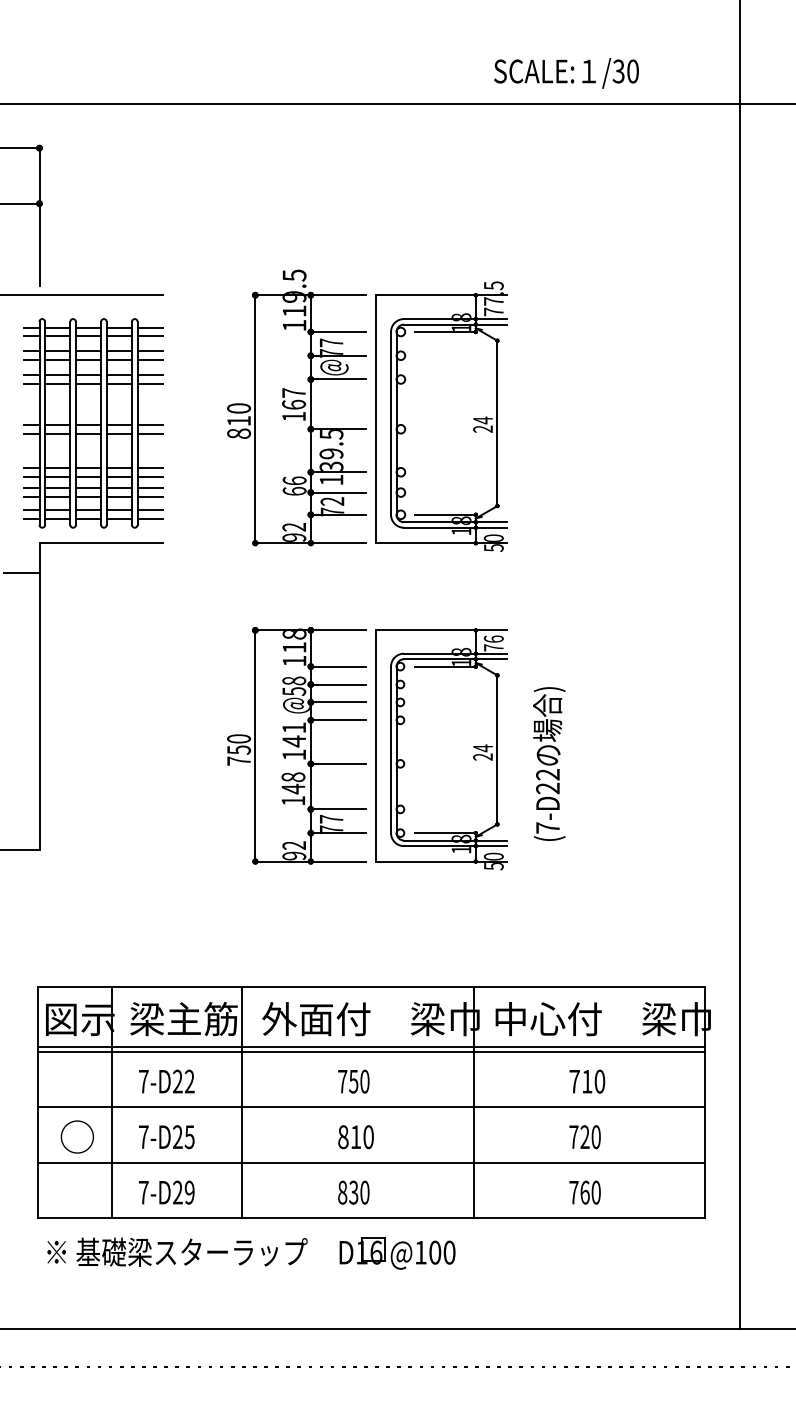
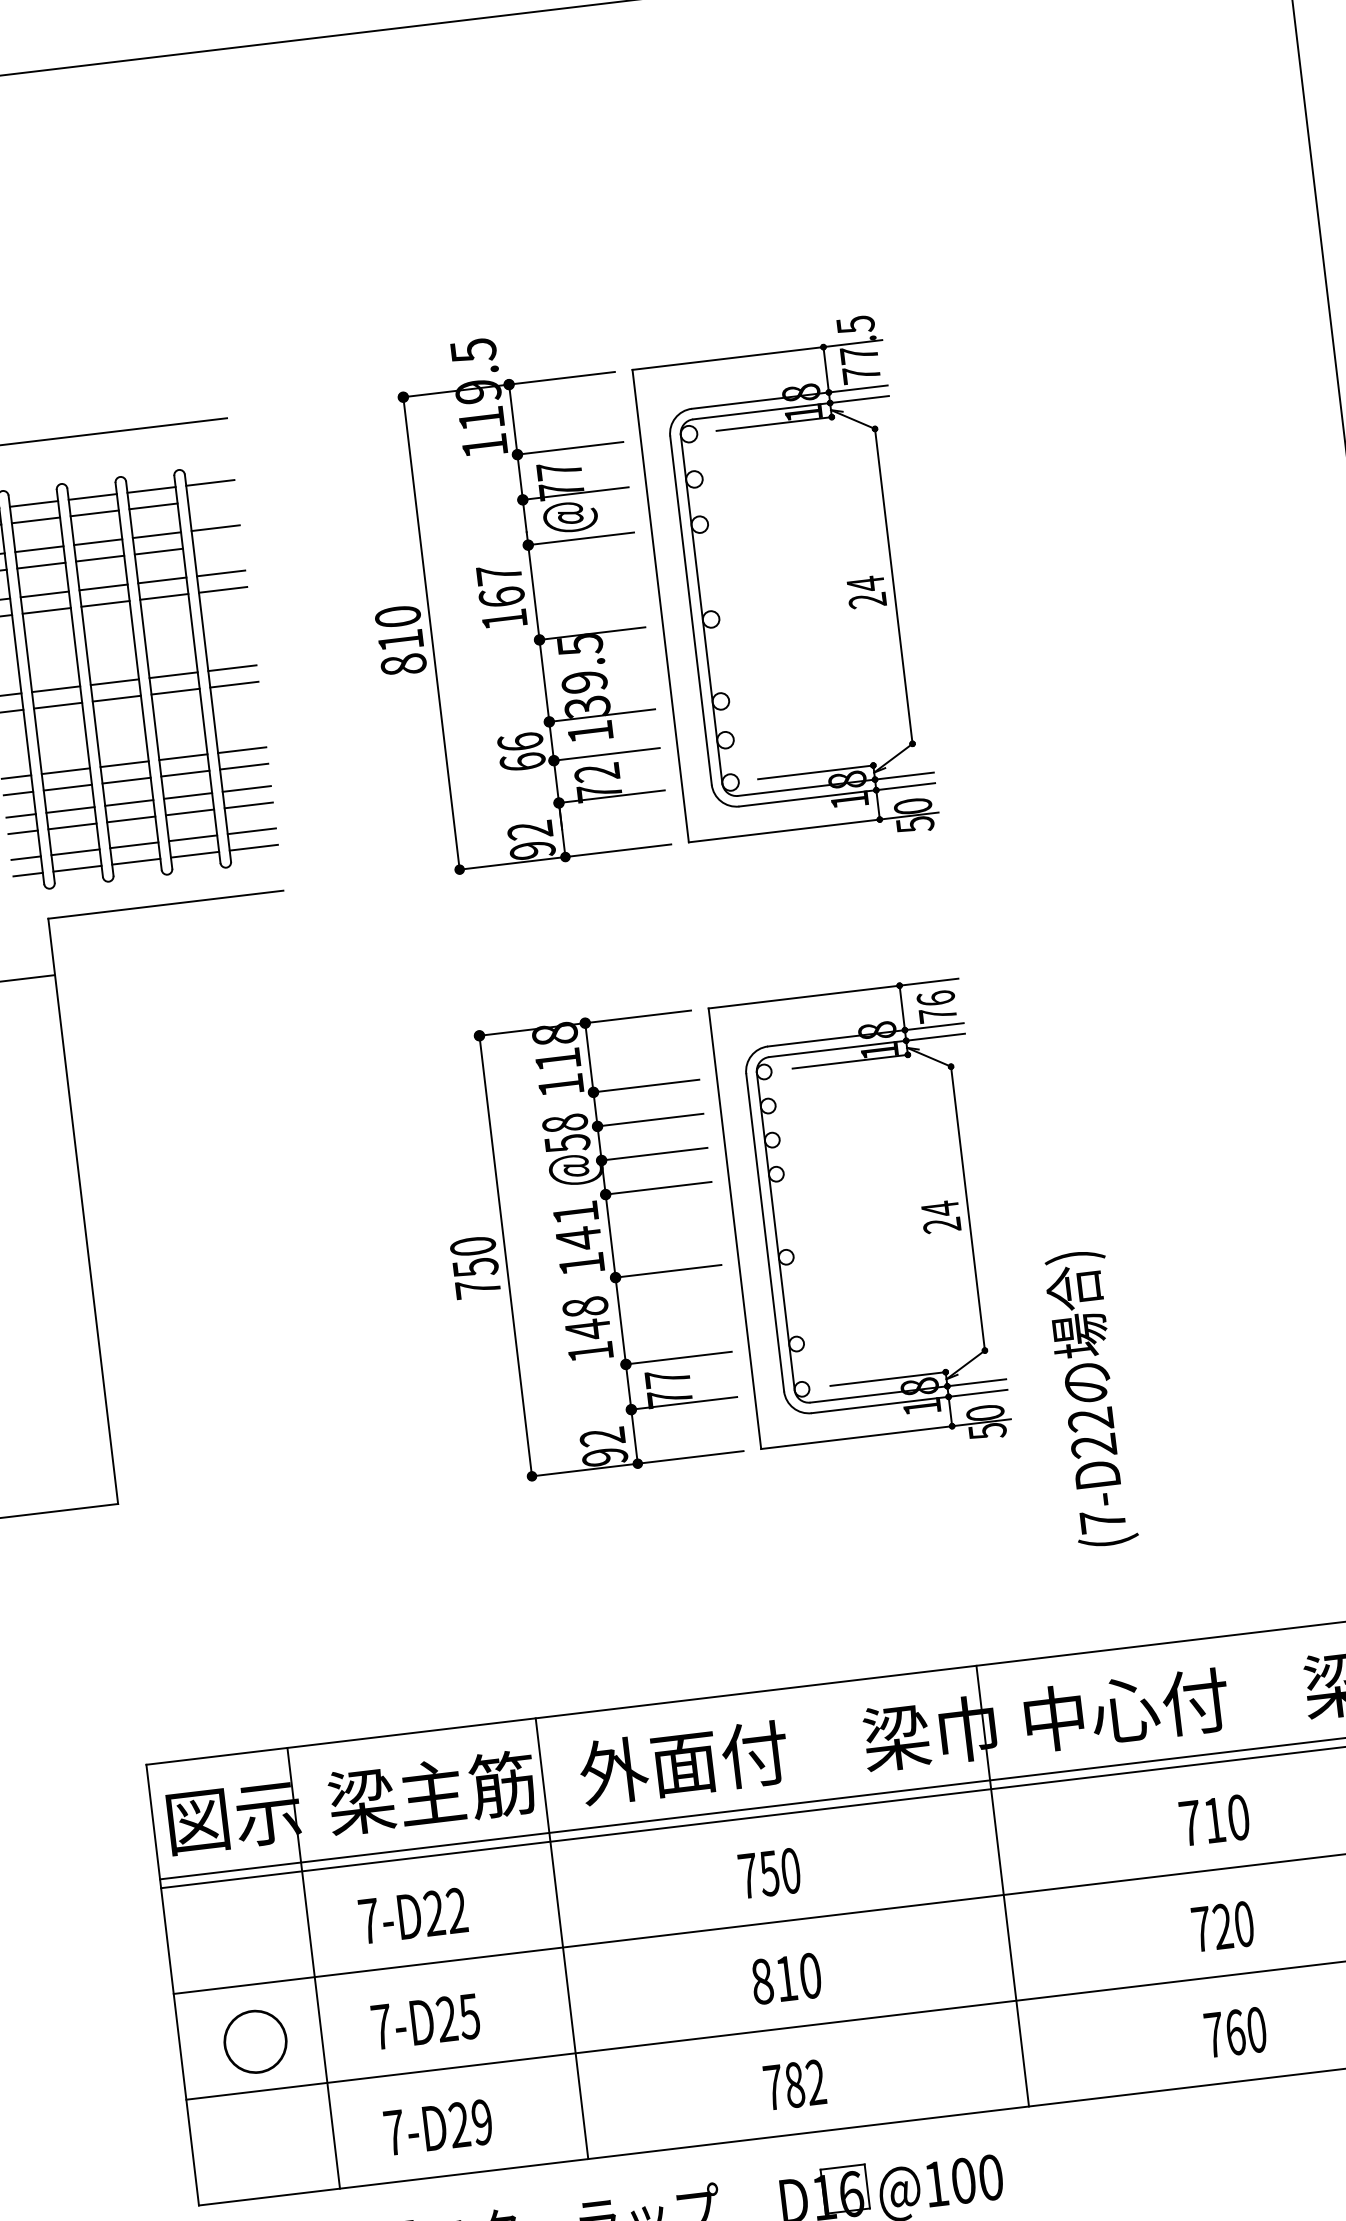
line: (149, 336) -> (210, 499), removed
line: (149, 360) -> (216, 545), removed
text: (549, 763) -> (1091, 1398), moved
text: (353, 1192) -> (794, 2084), 830 -> 782

